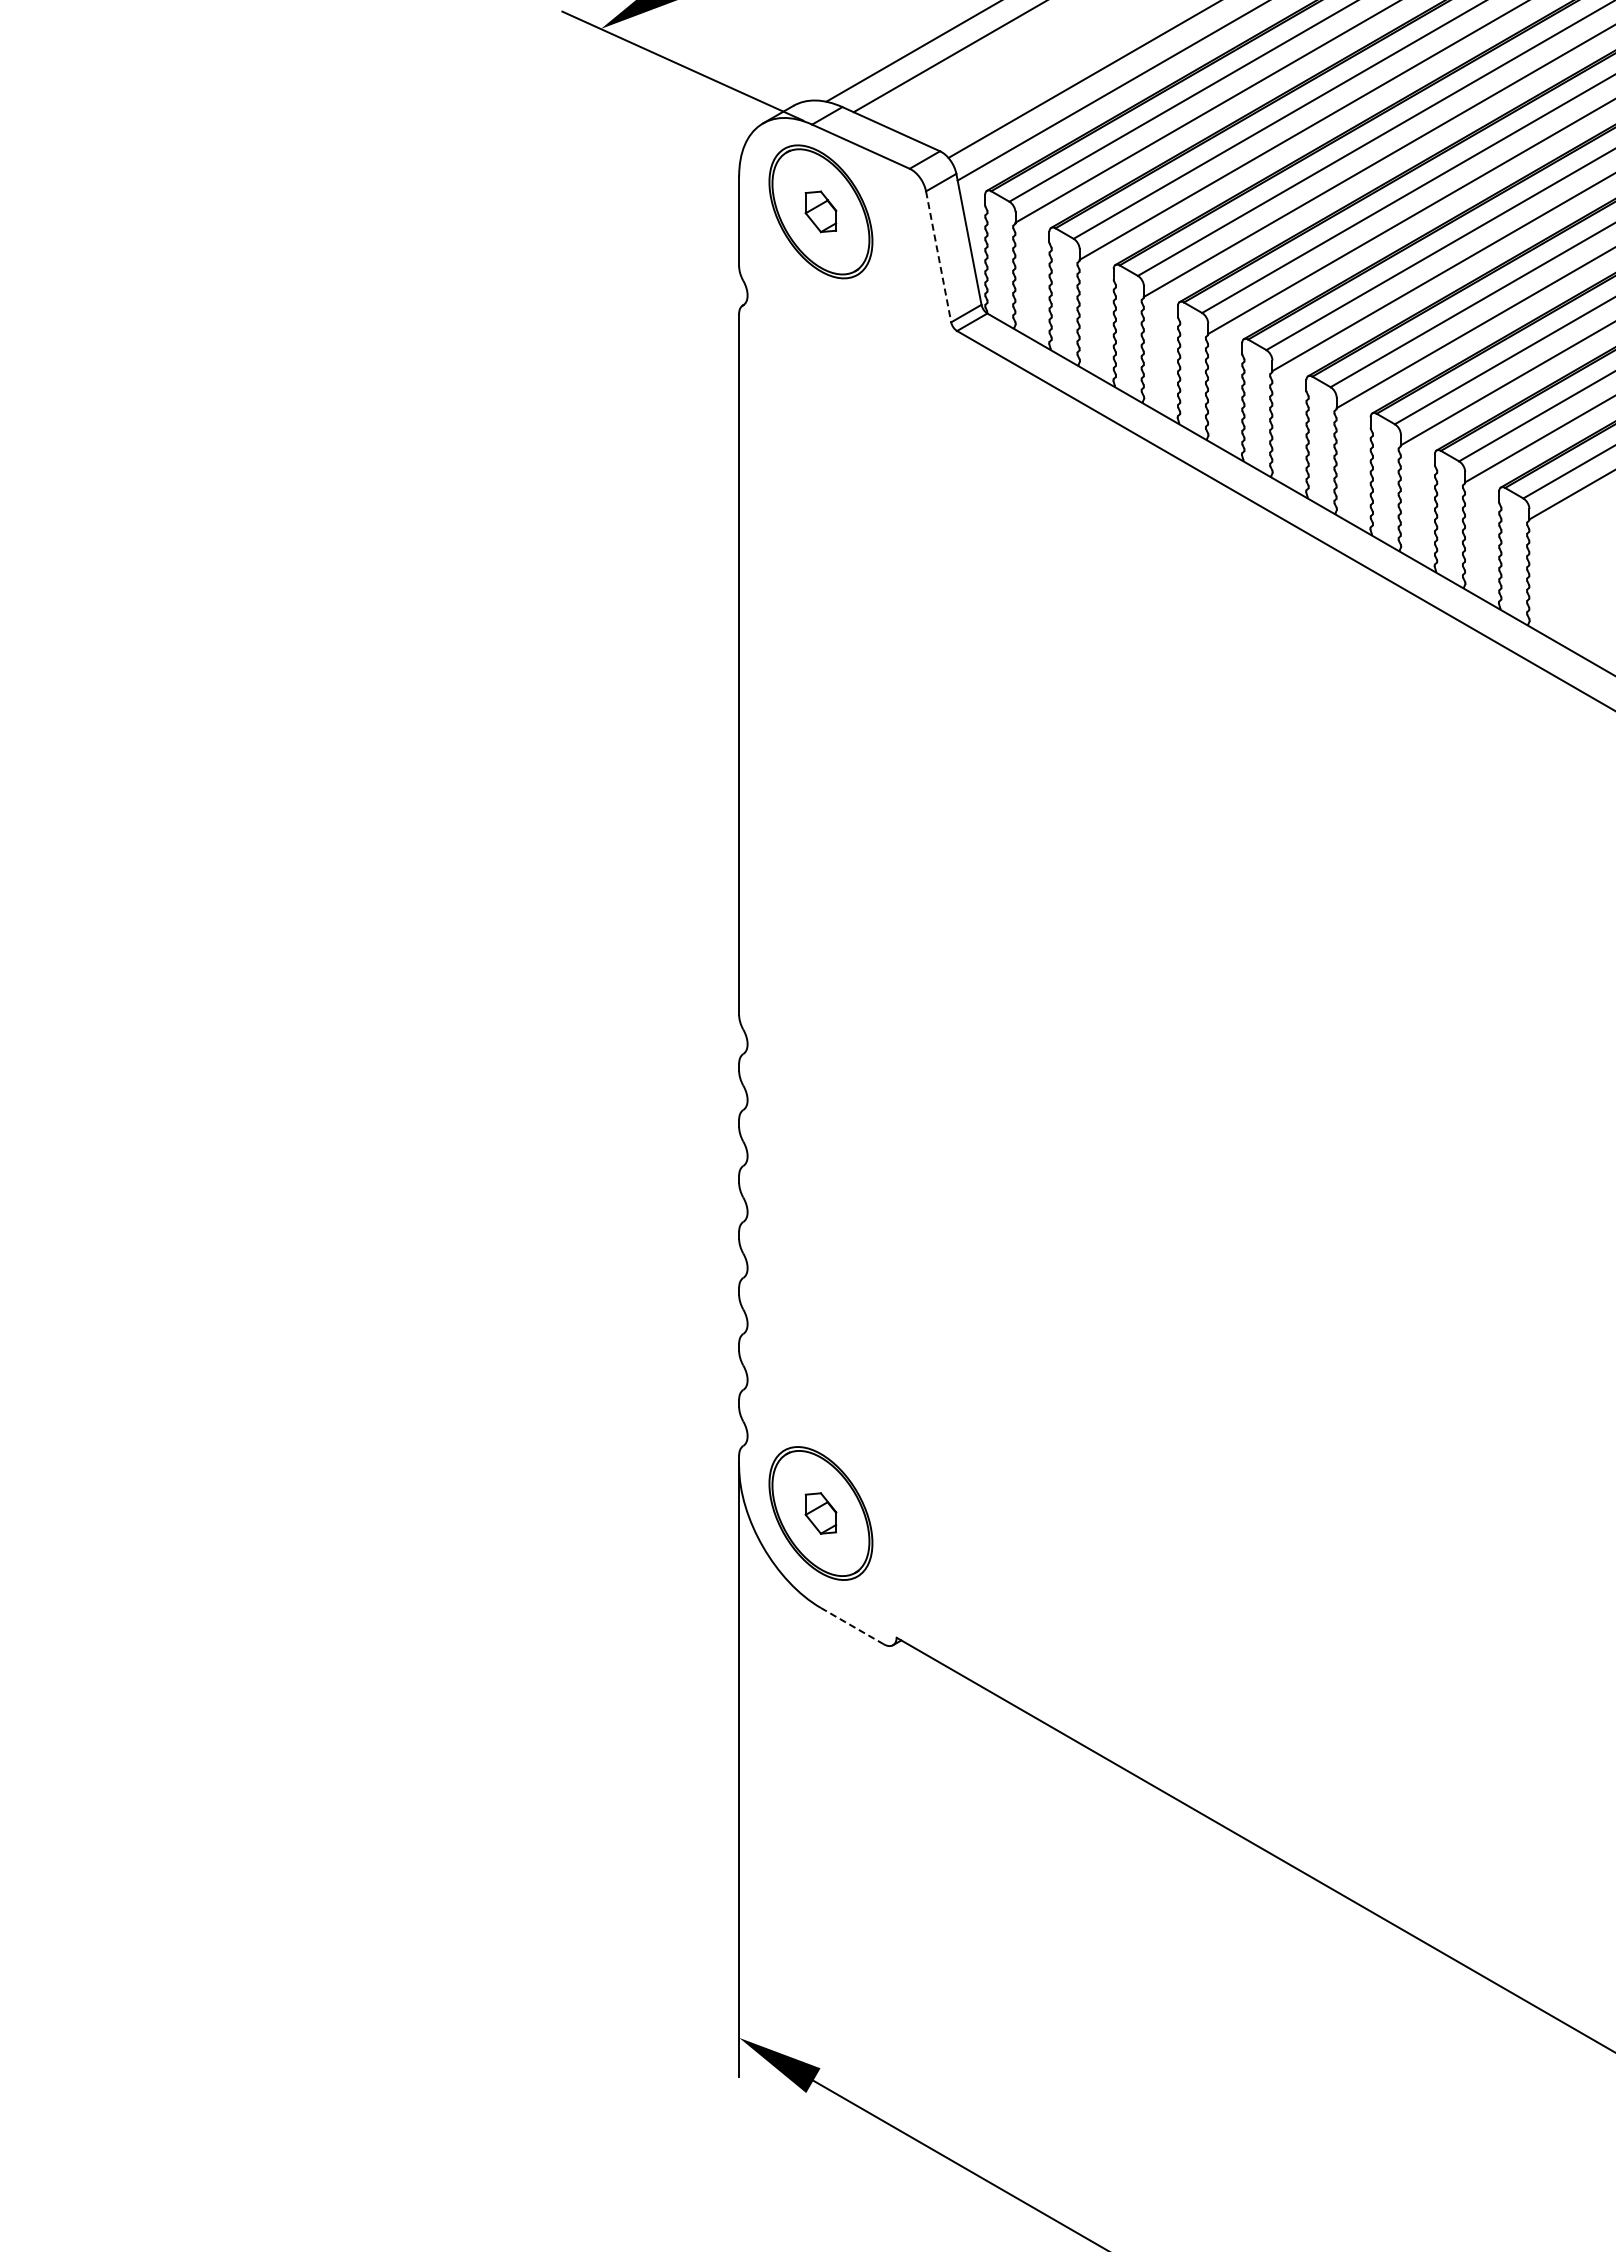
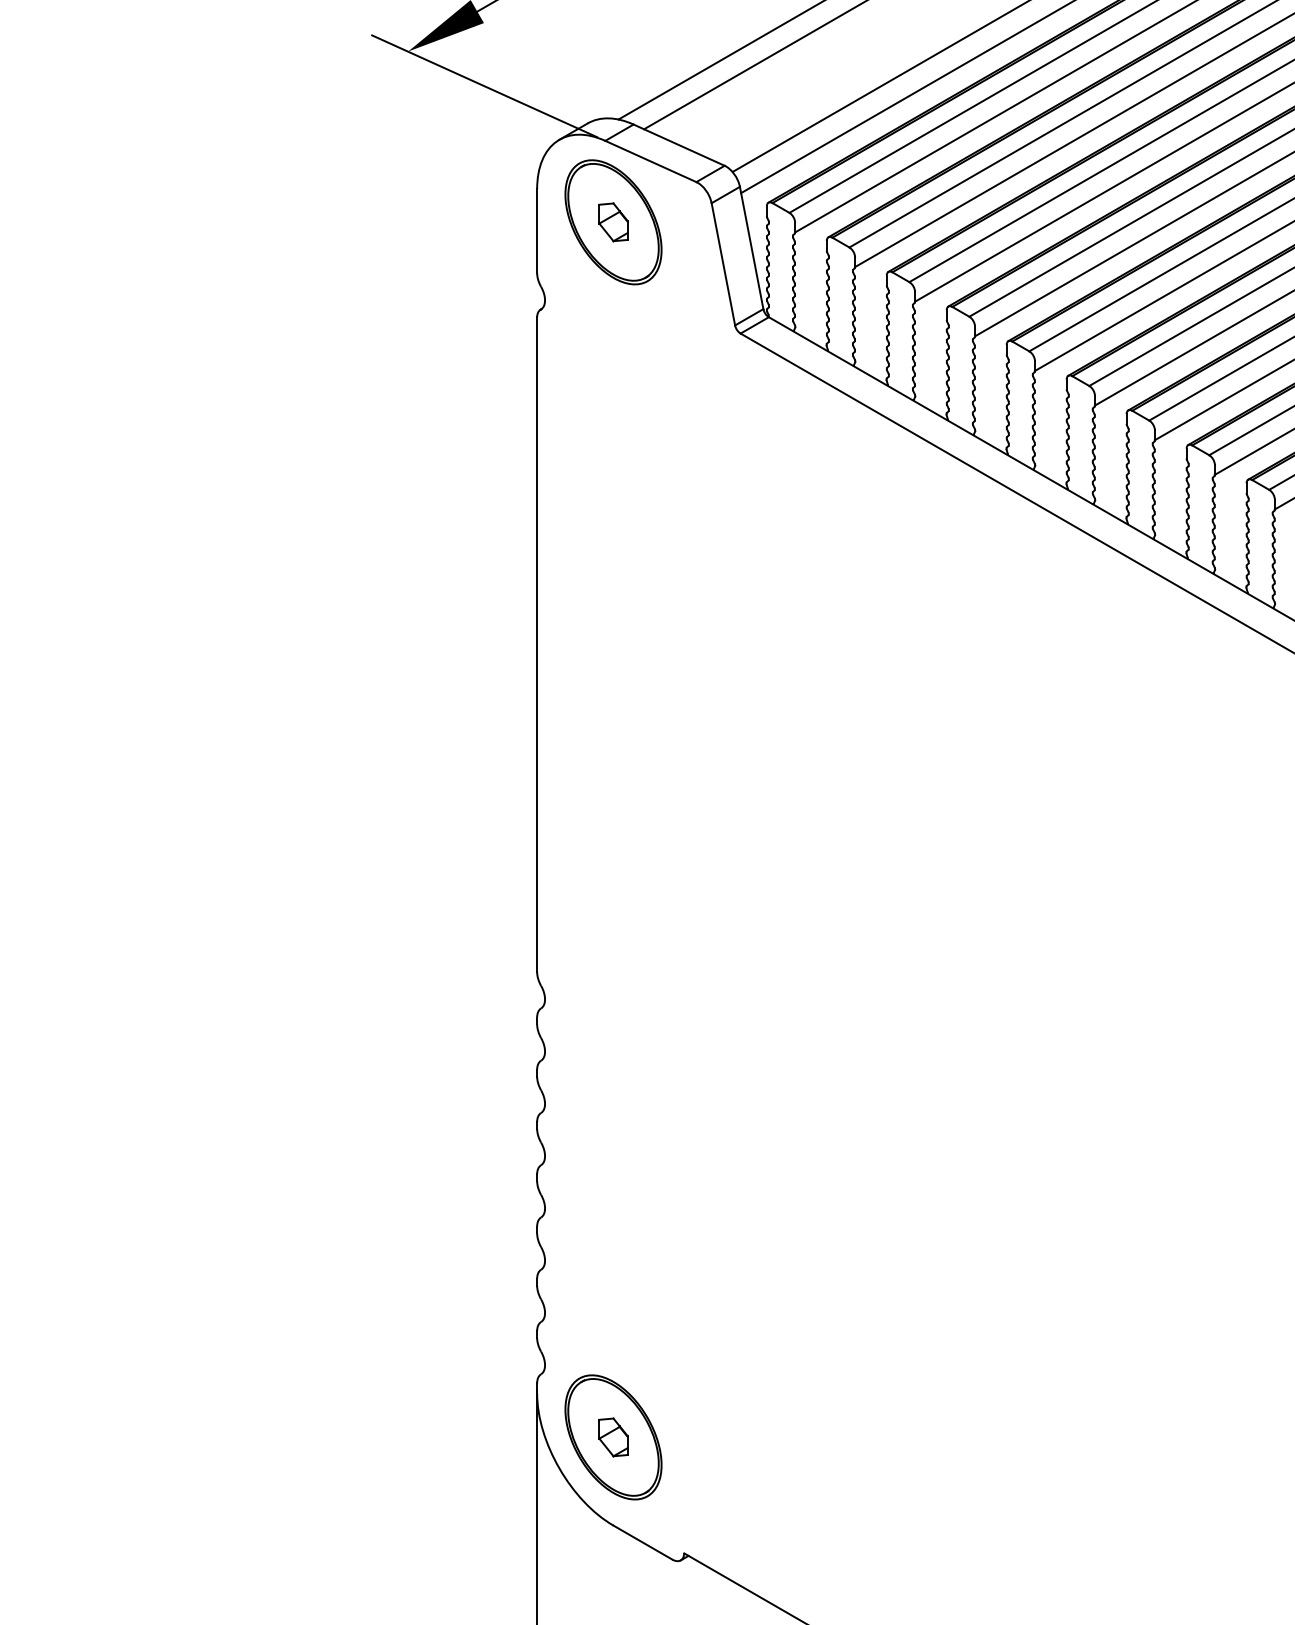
line: (938, 256) -> (723, 263), dashed -> solid
line: (852, 1625) -> (642, 1541), dashed -> solid

